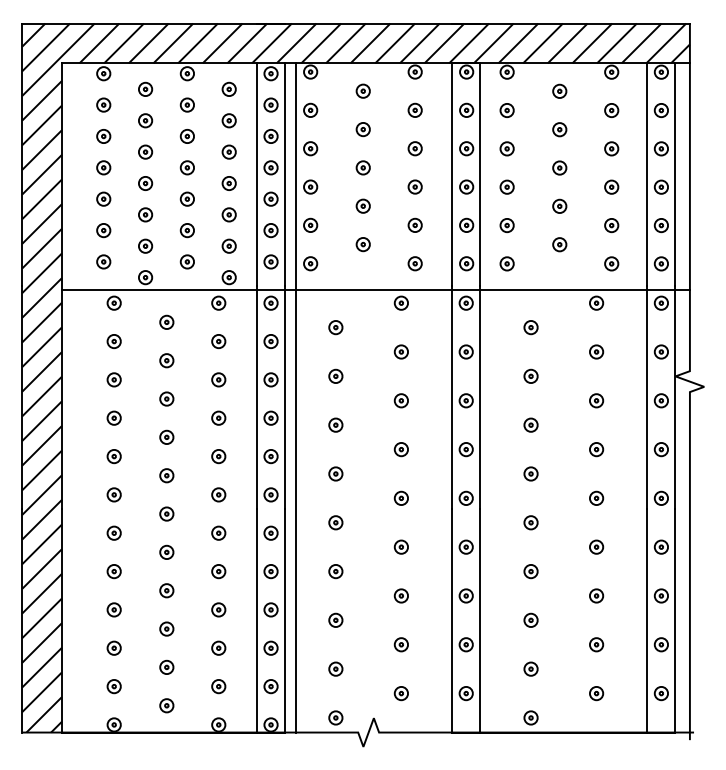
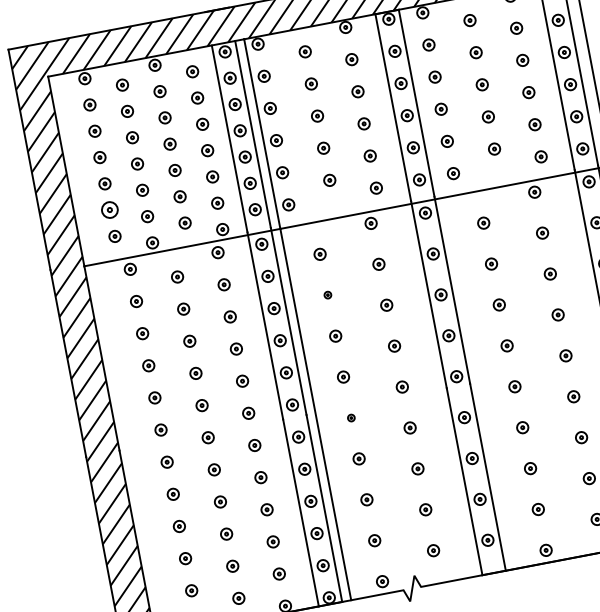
part: (103, 230) -> (109, 210), size x1.4
part: (335, 375) -> (327, 294), size x0.6
part: (335, 522) -> (350, 417), size x0.6

